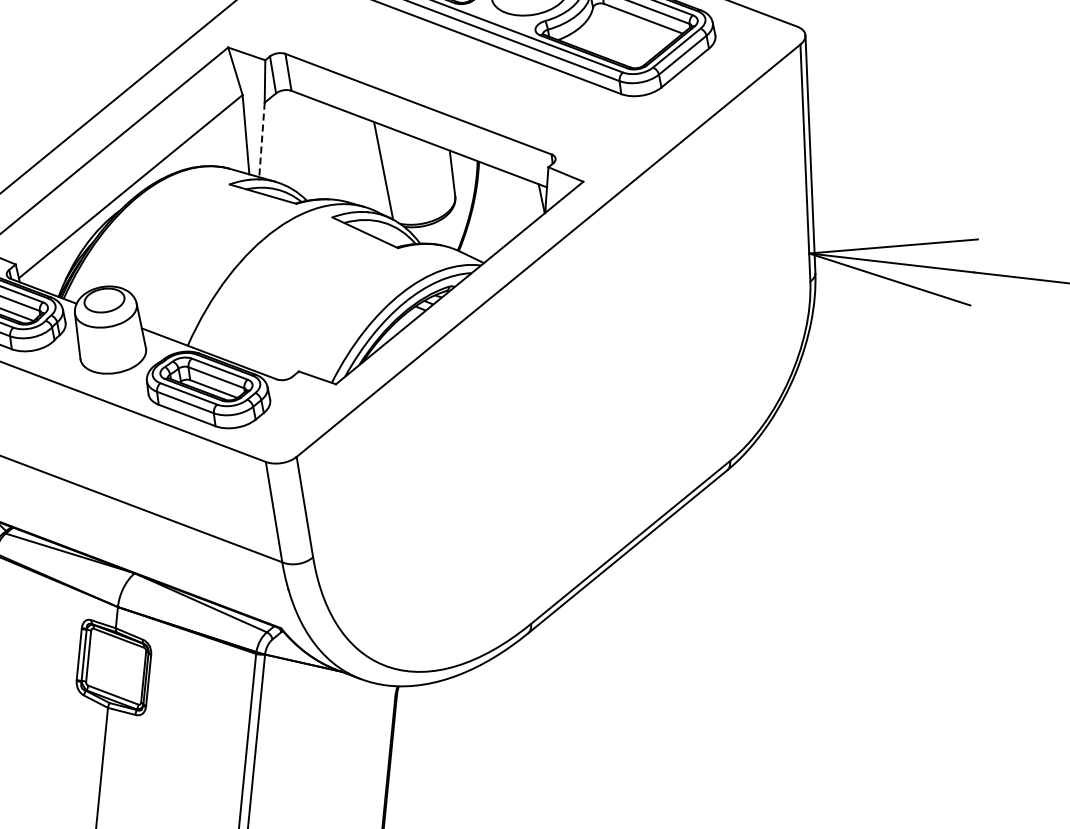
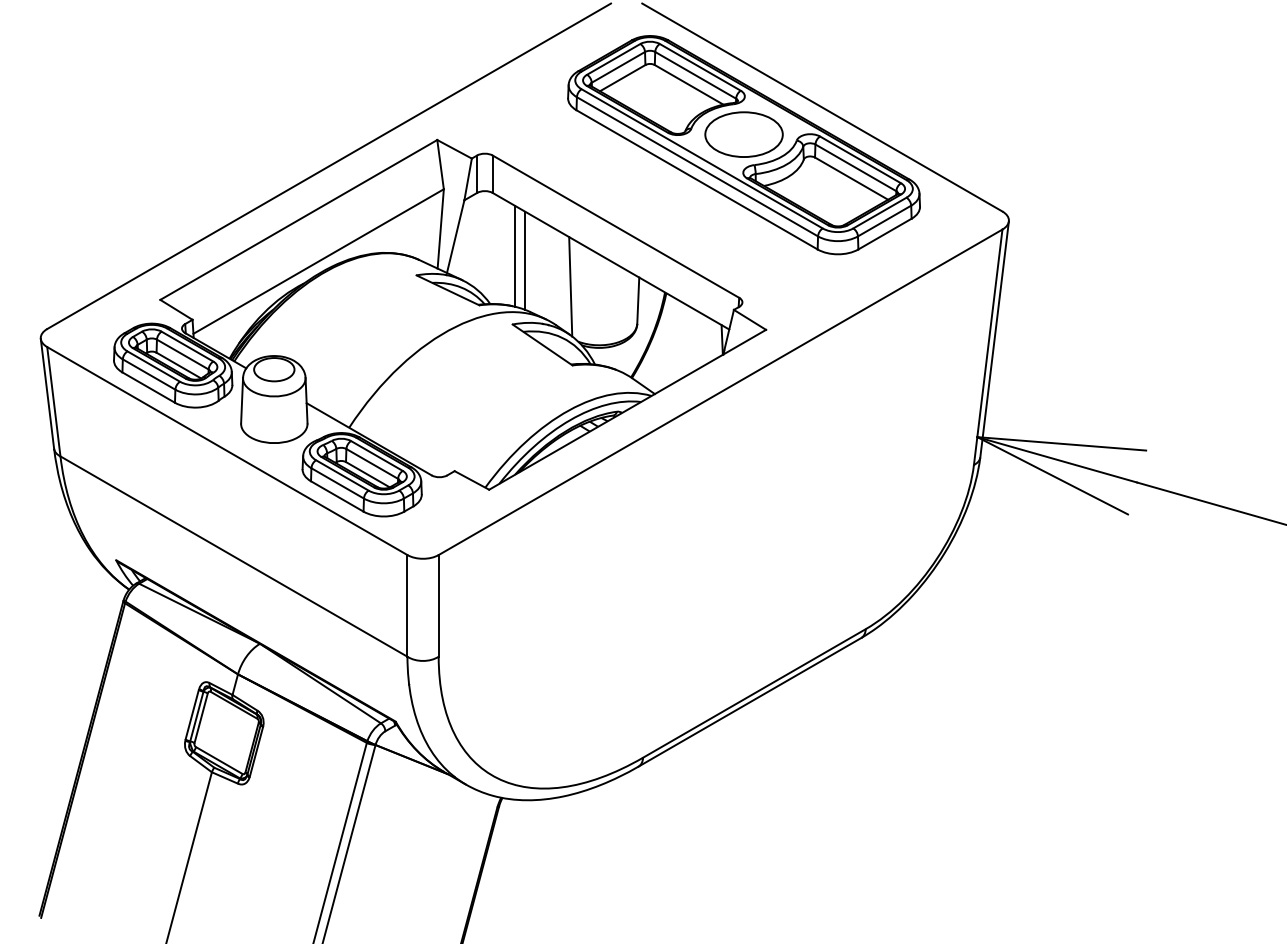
line: (261, 140) -> (455, 237), dashed -> solid
line: (324, 149) -> (515, 256), added
line: (333, 152) -> (524, 260), added

